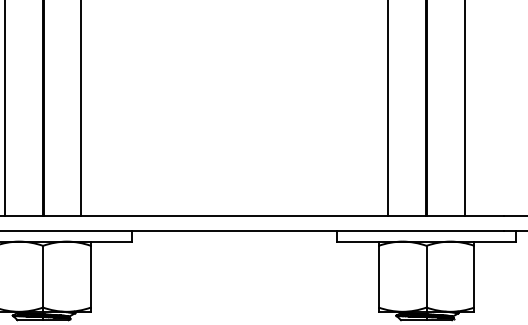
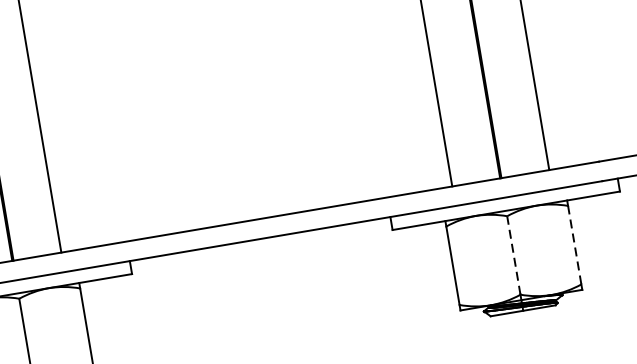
line: (426, 276) -> (513, 255), solid -> dashed
line: (474, 276) -> (574, 244), solid -> dashed

